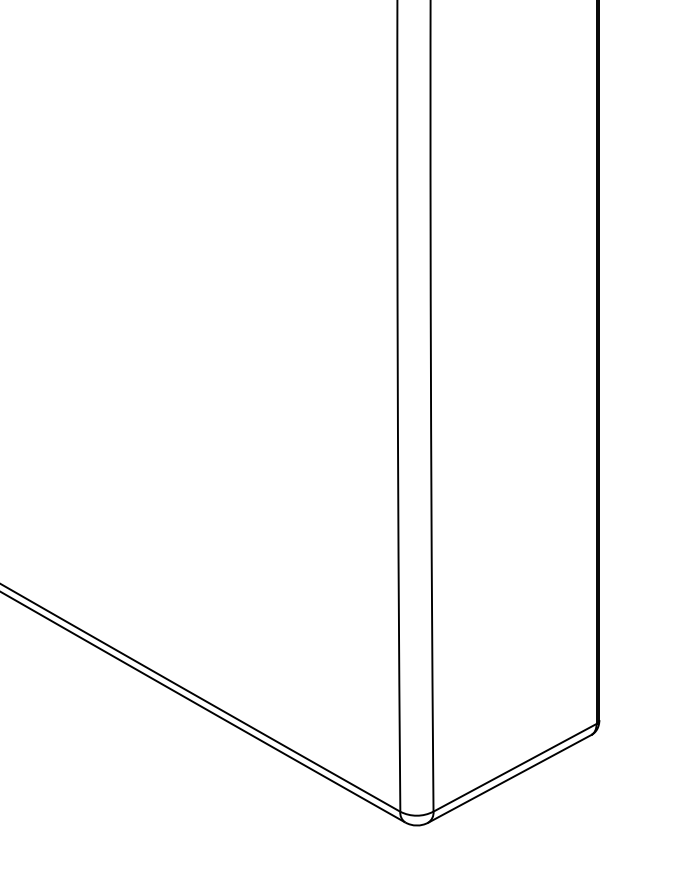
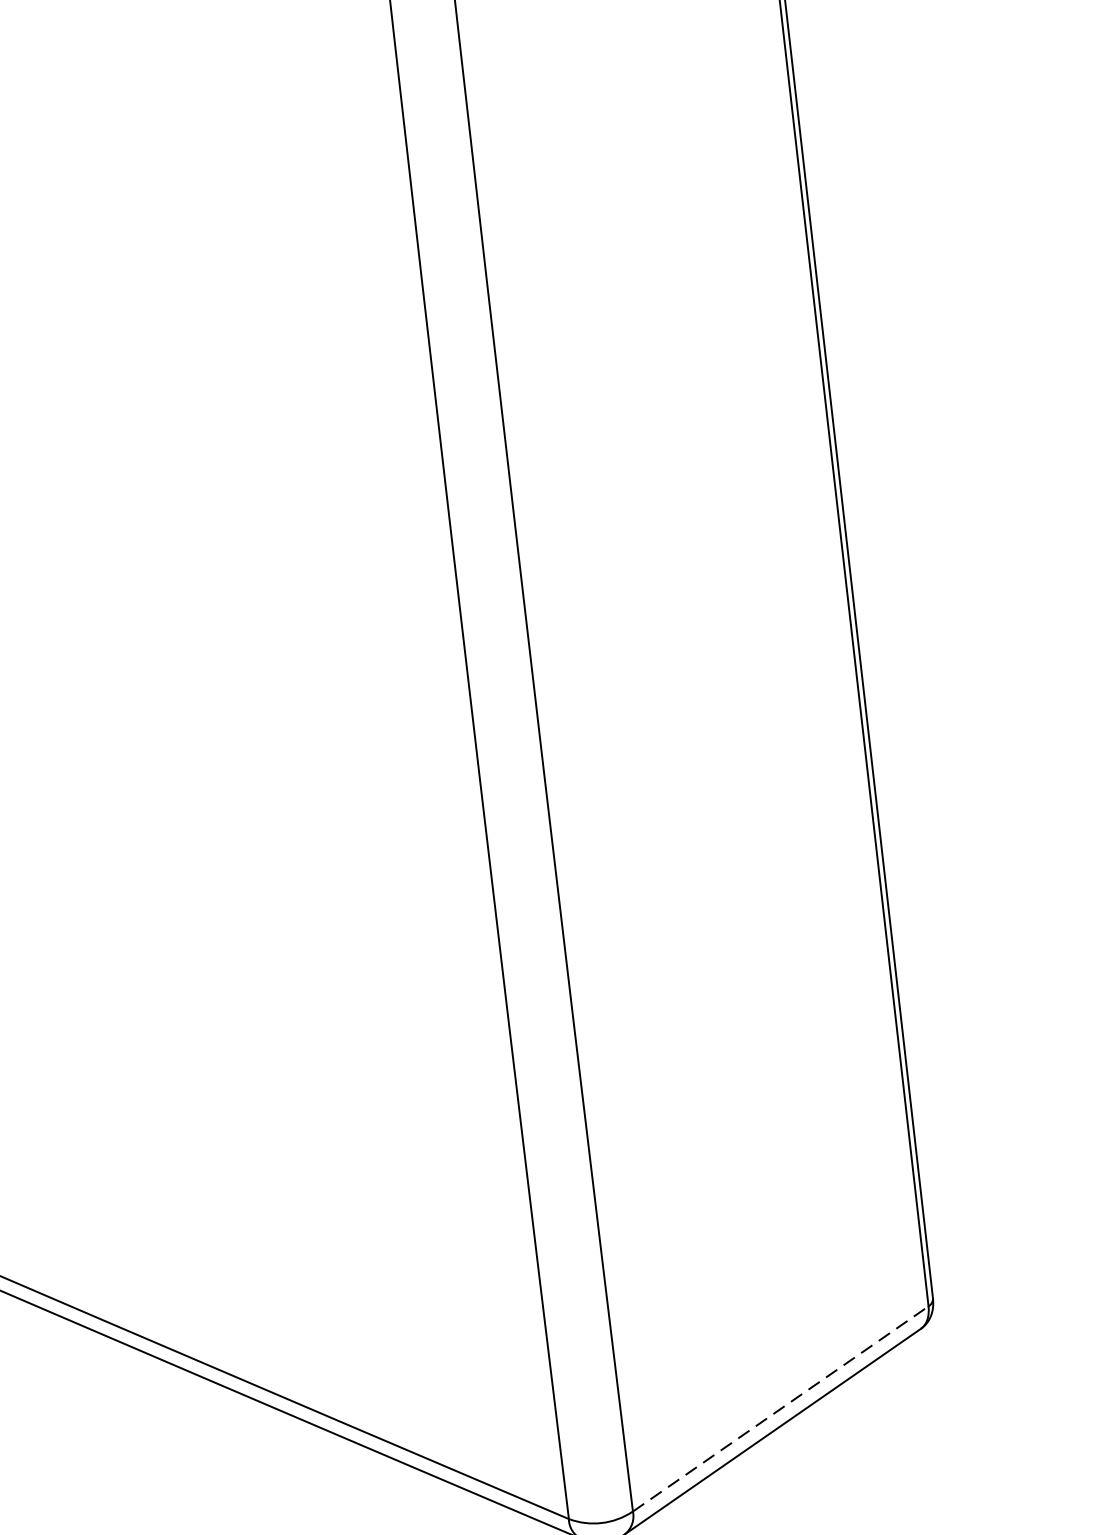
line: (515, 767) -> (781, 1408), solid -> dashed

